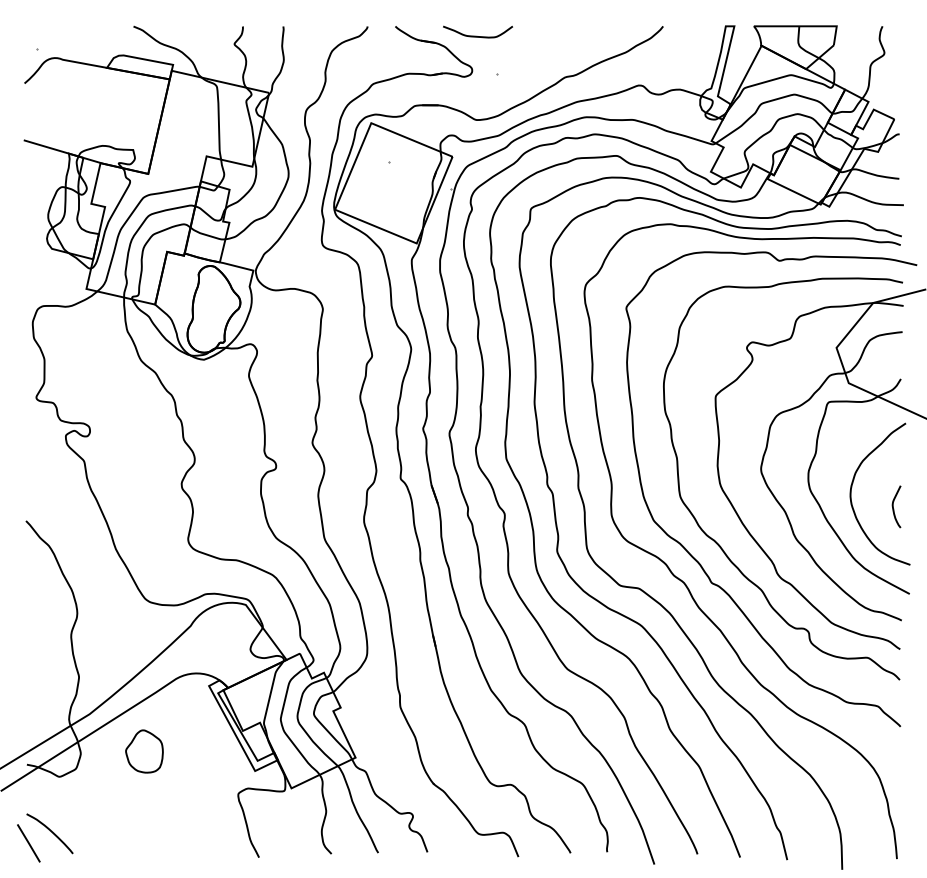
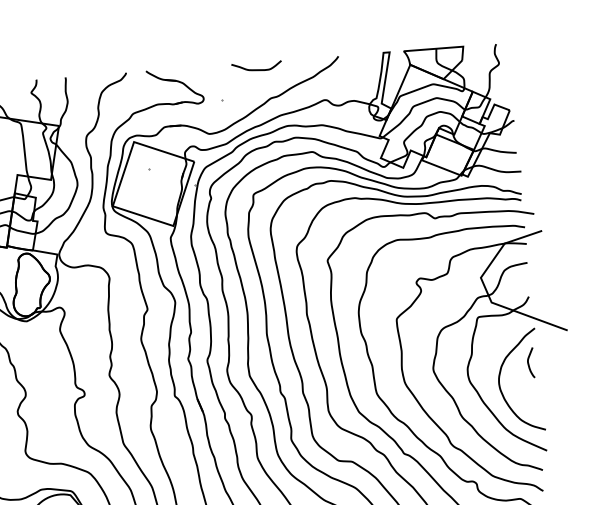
curve: (476, 35) -> (255, 69), moved
curve: (893, 506) -> (528, 362), moved

